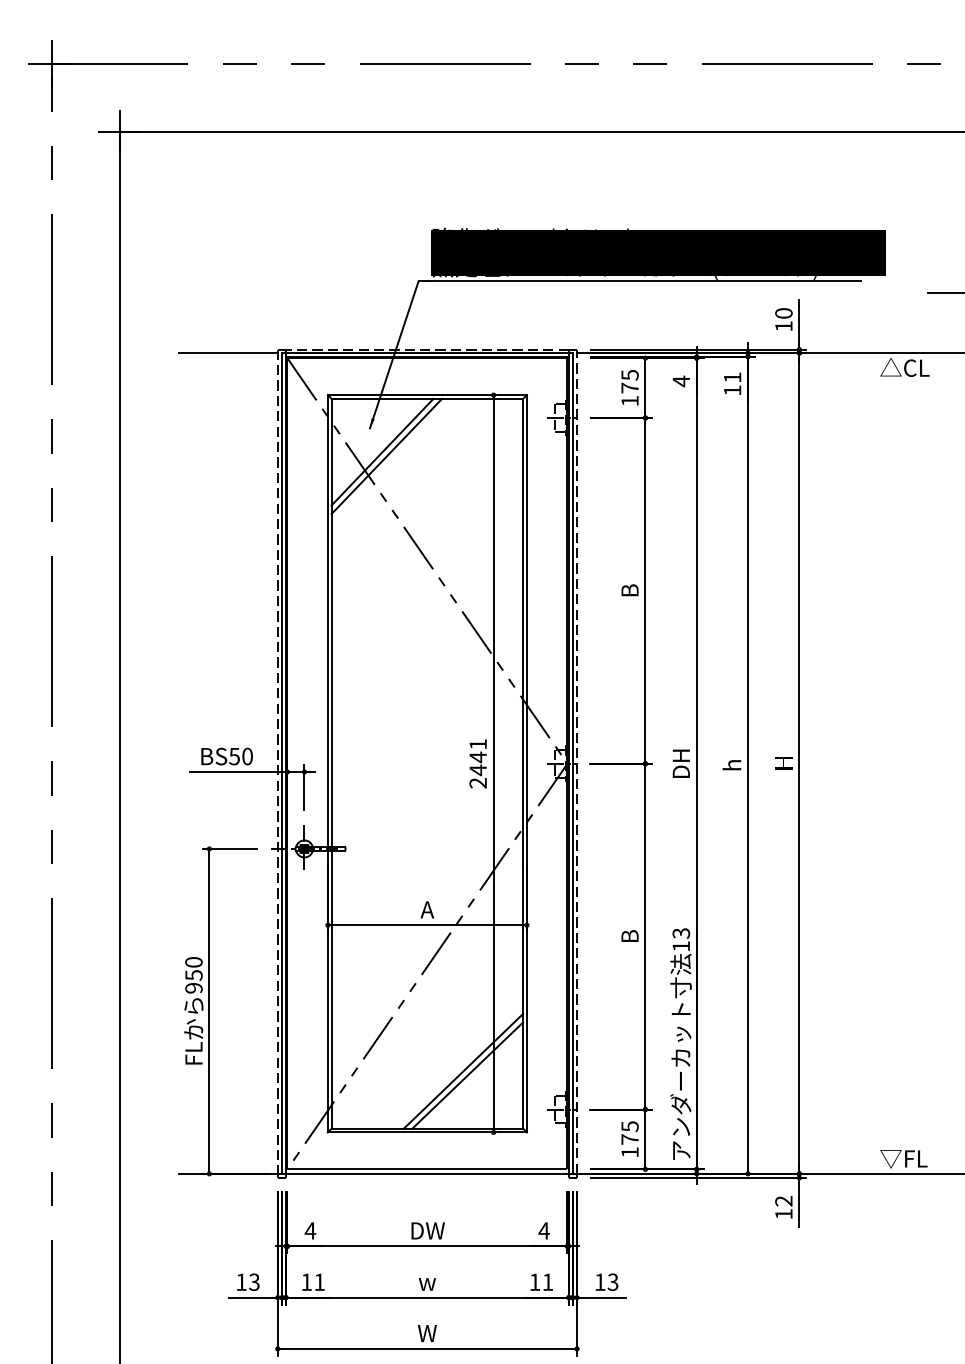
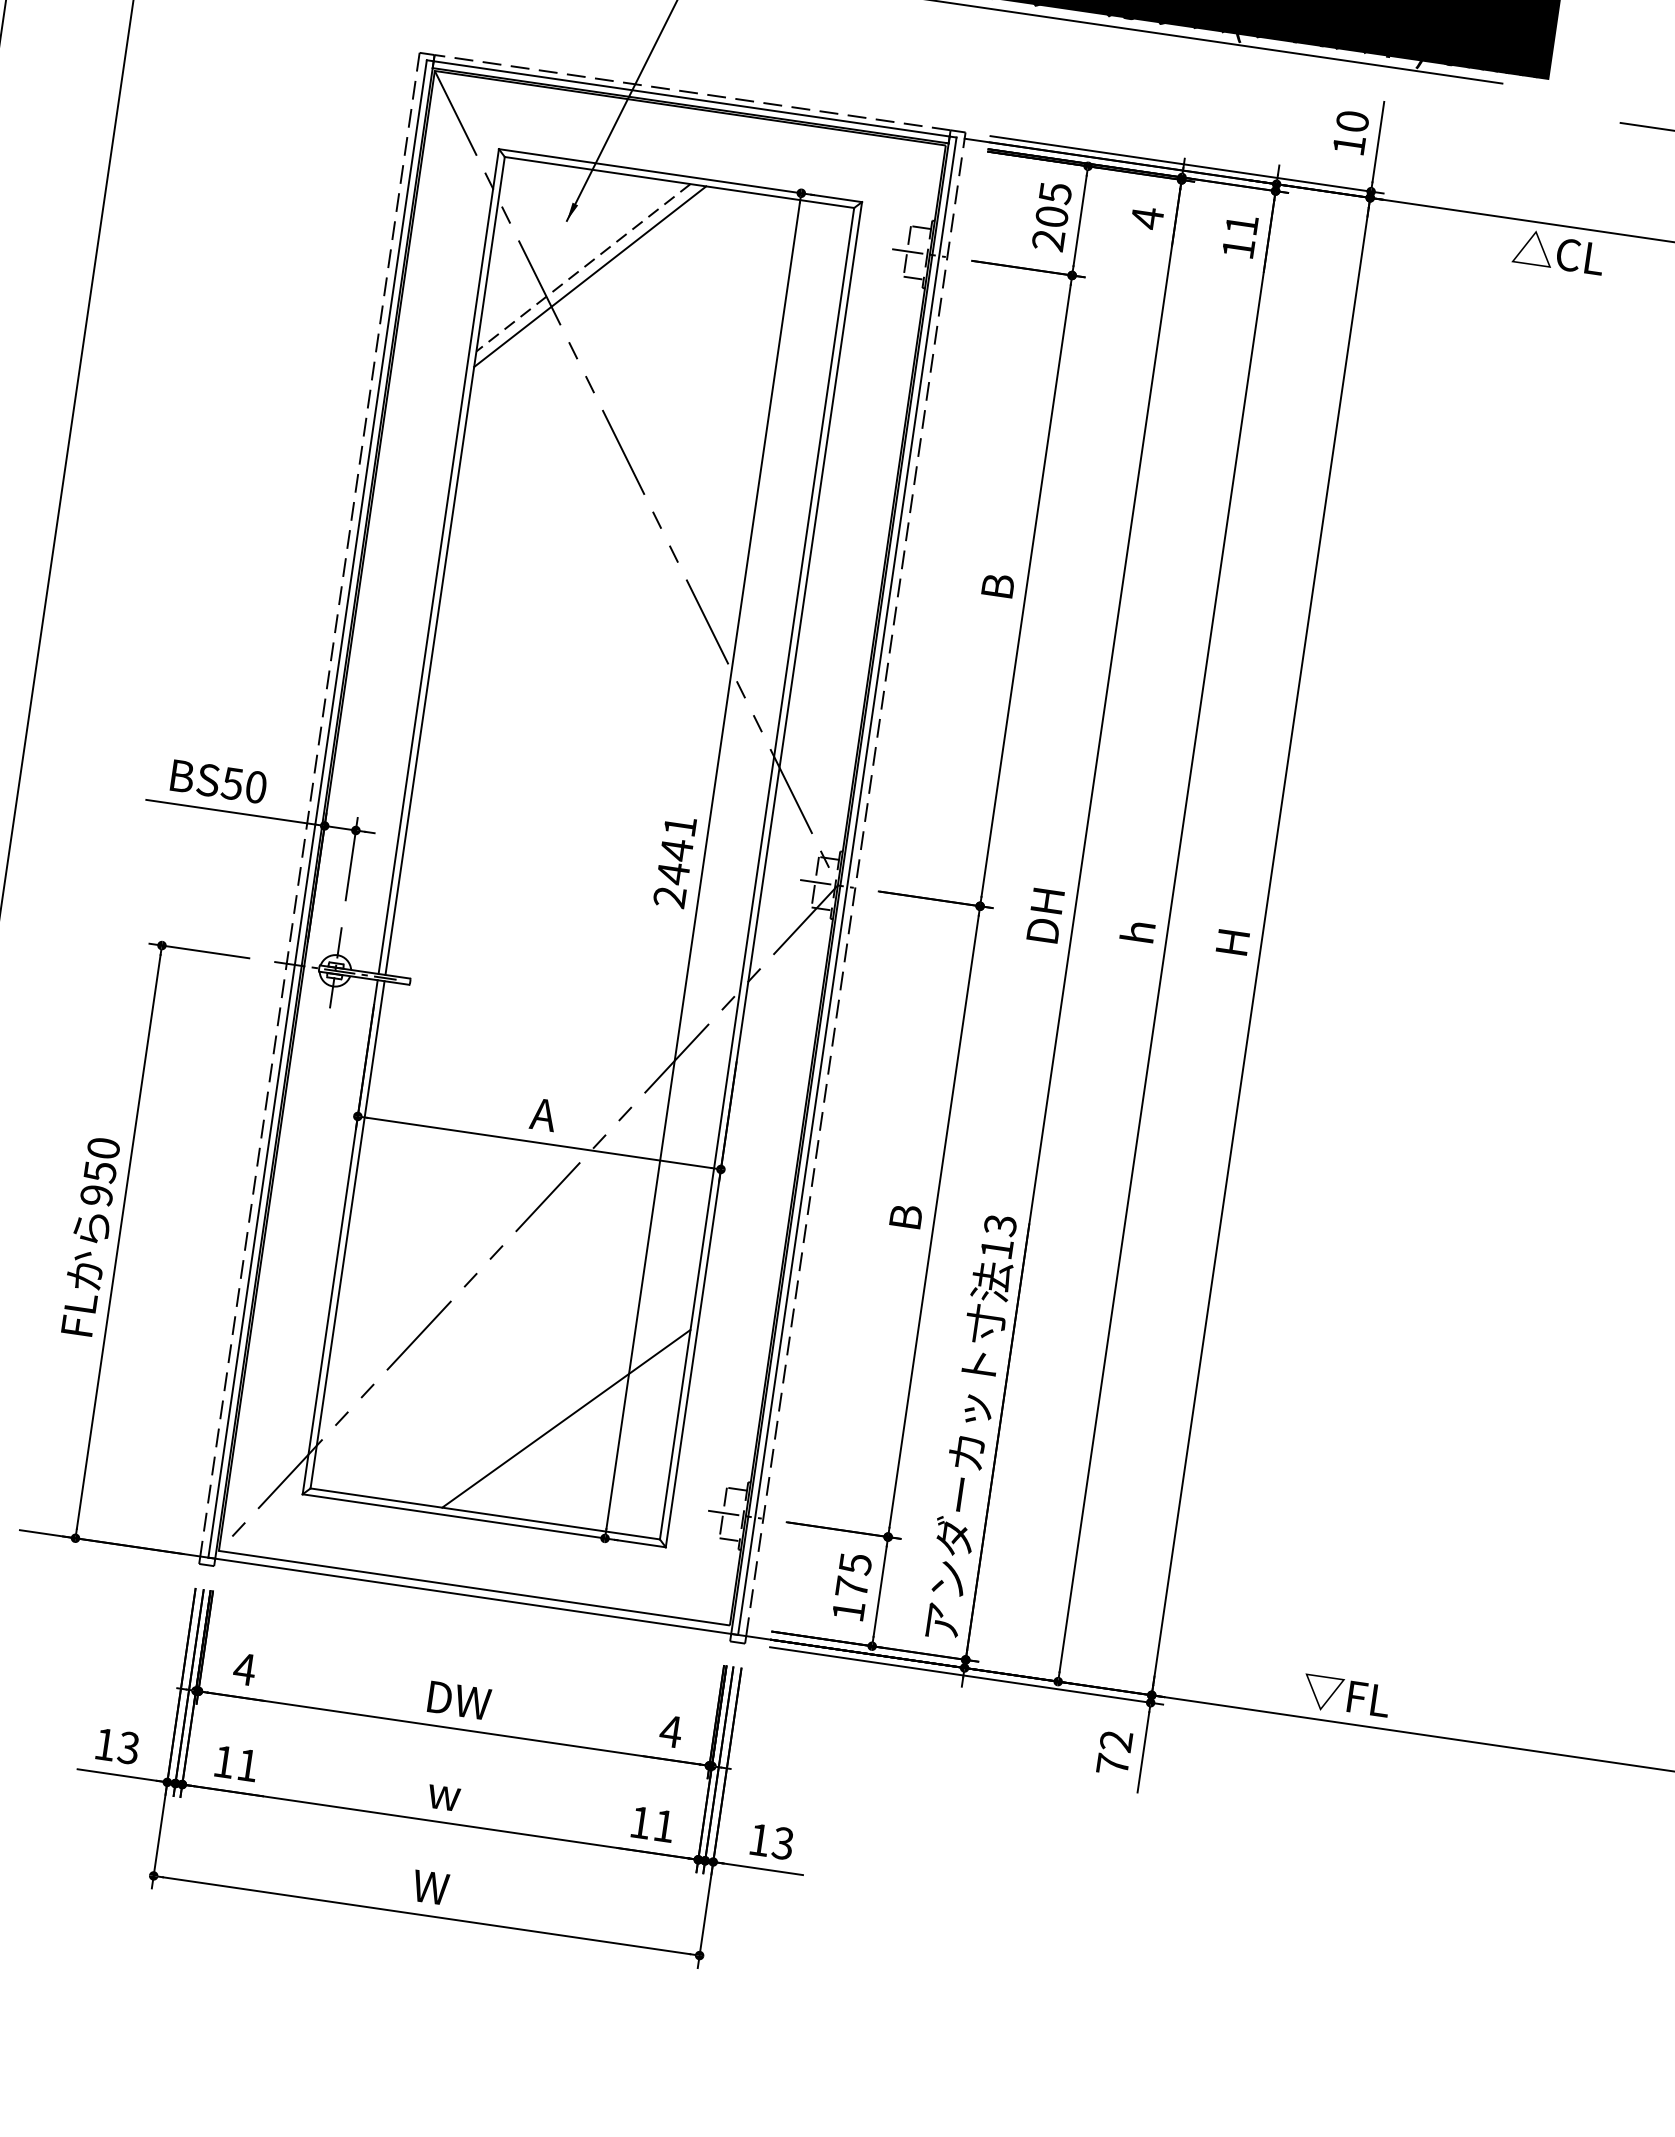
line: (227, 353) -> (326, 46), removed
text: (629, 394) -> (1049, 228), 175 -> 205
line: (382, 452) -> (583, 268), solid -> dashed
line: (467, 1075) -> (572, 1427), removed
text: (783, 1213) -> (1112, 1763), 12 -> 72

